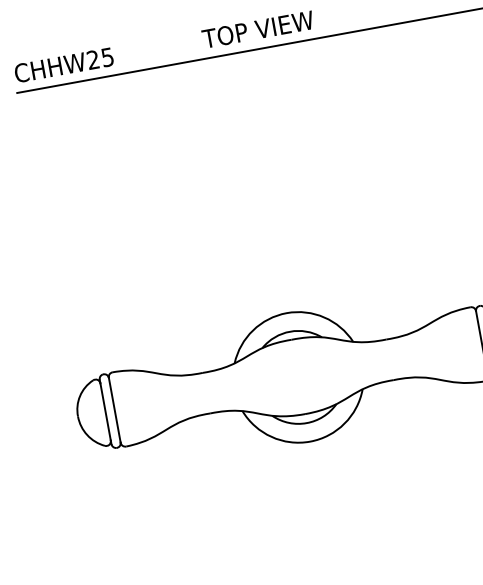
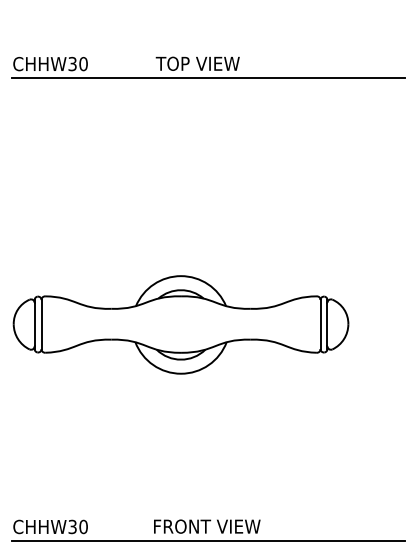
text: (99, 58) -> (77, 63), CHHW25 -> CHHW30

